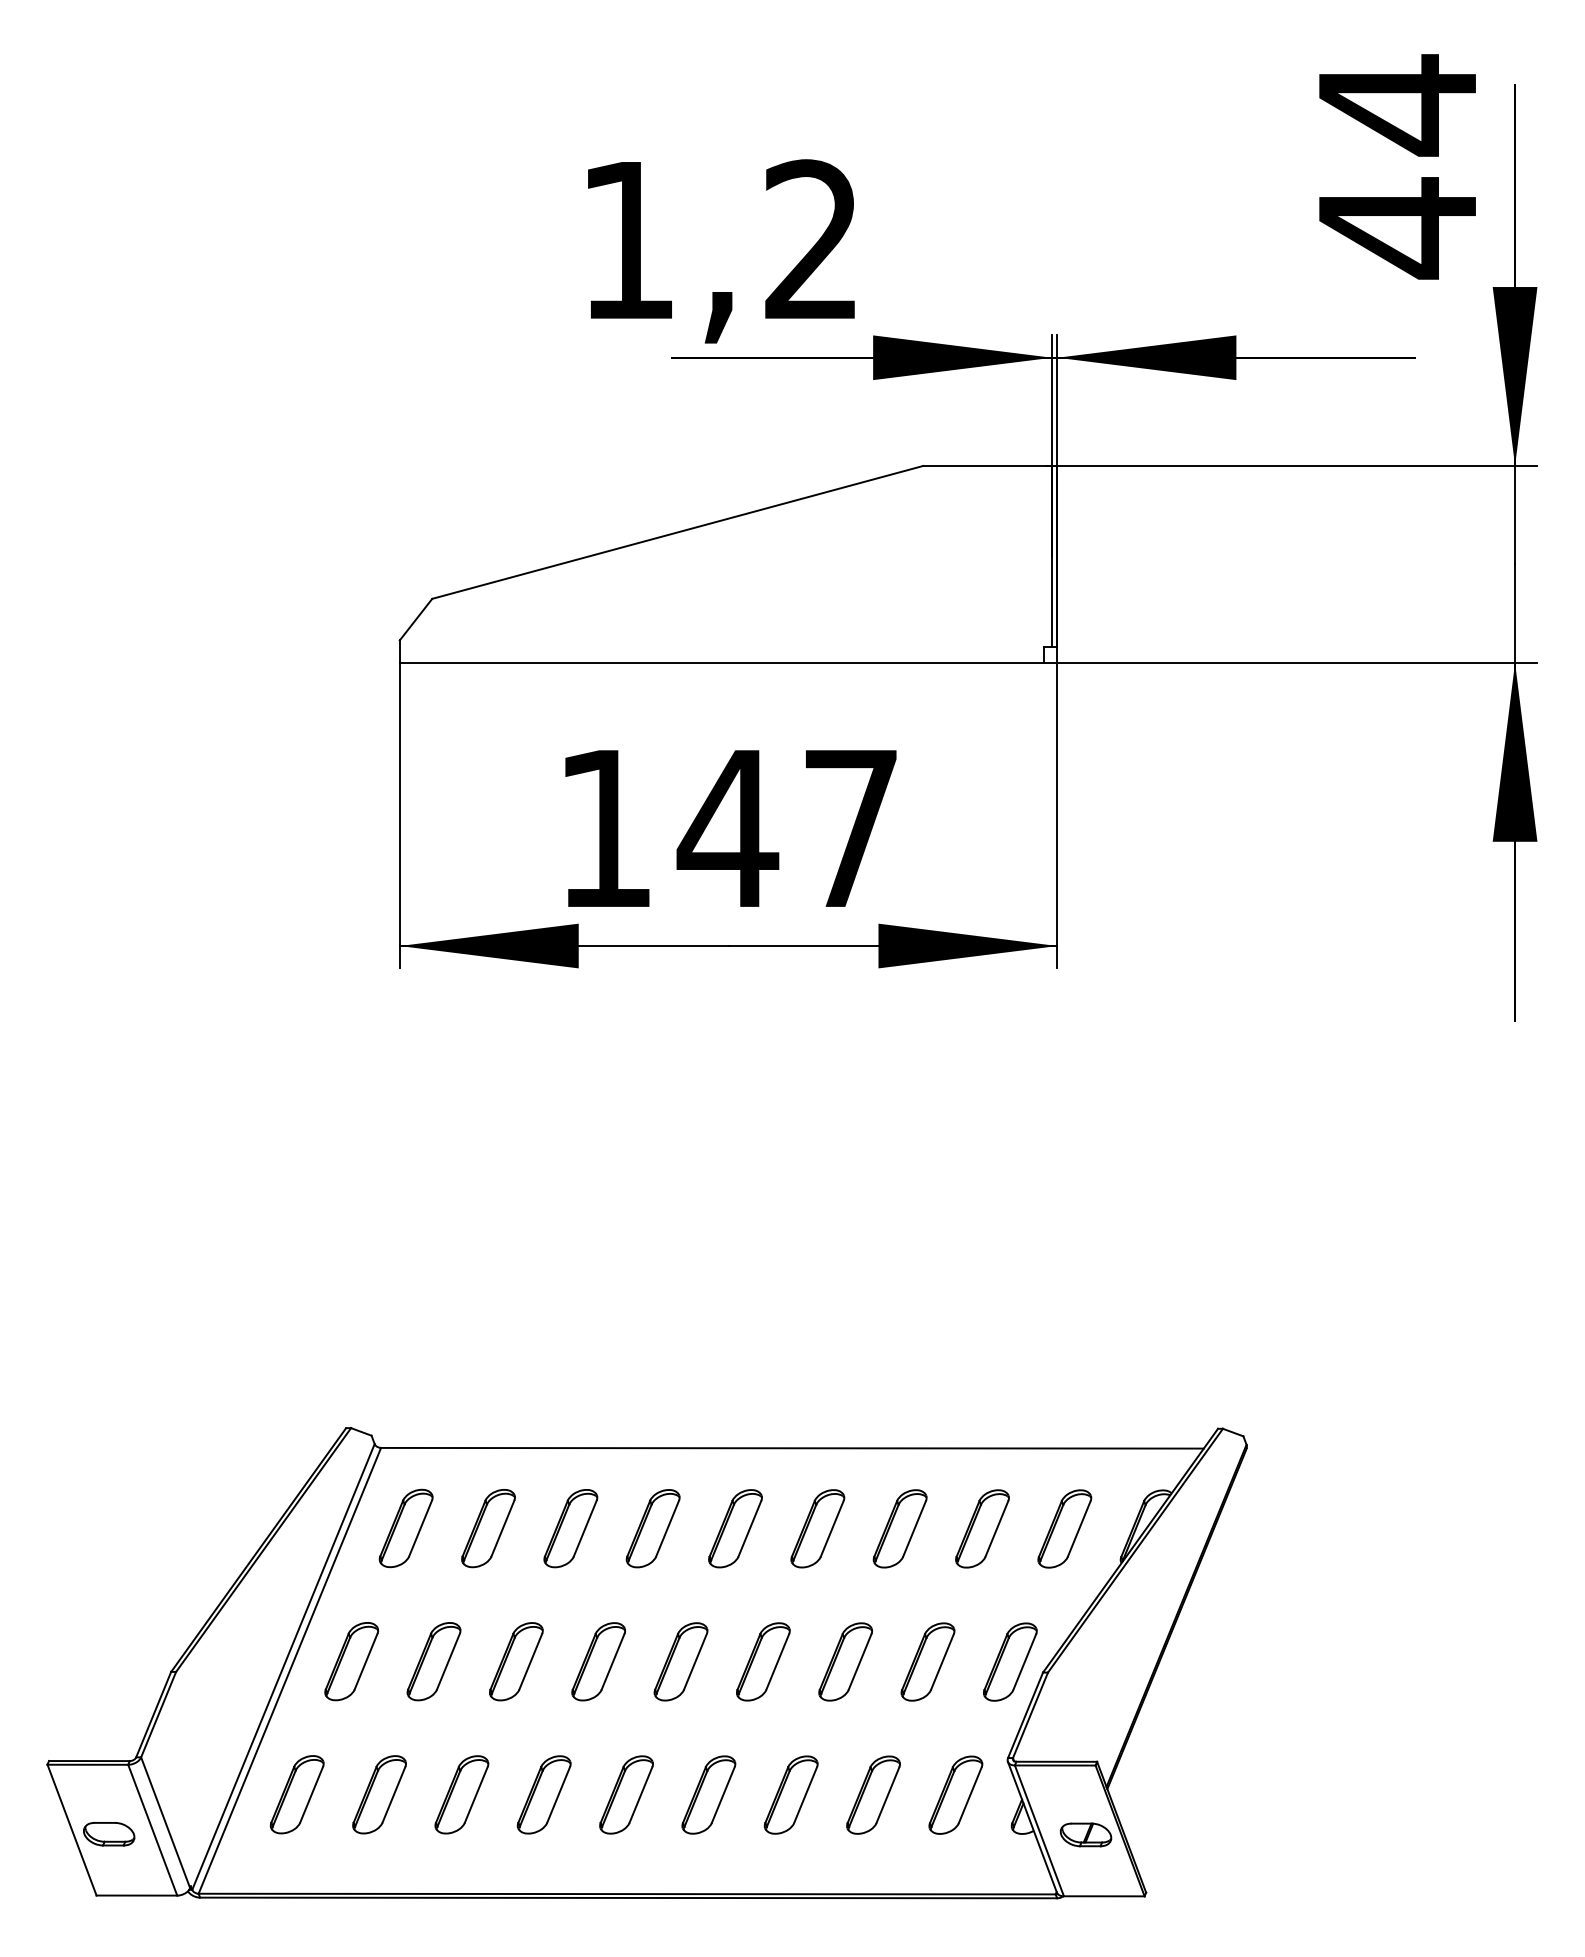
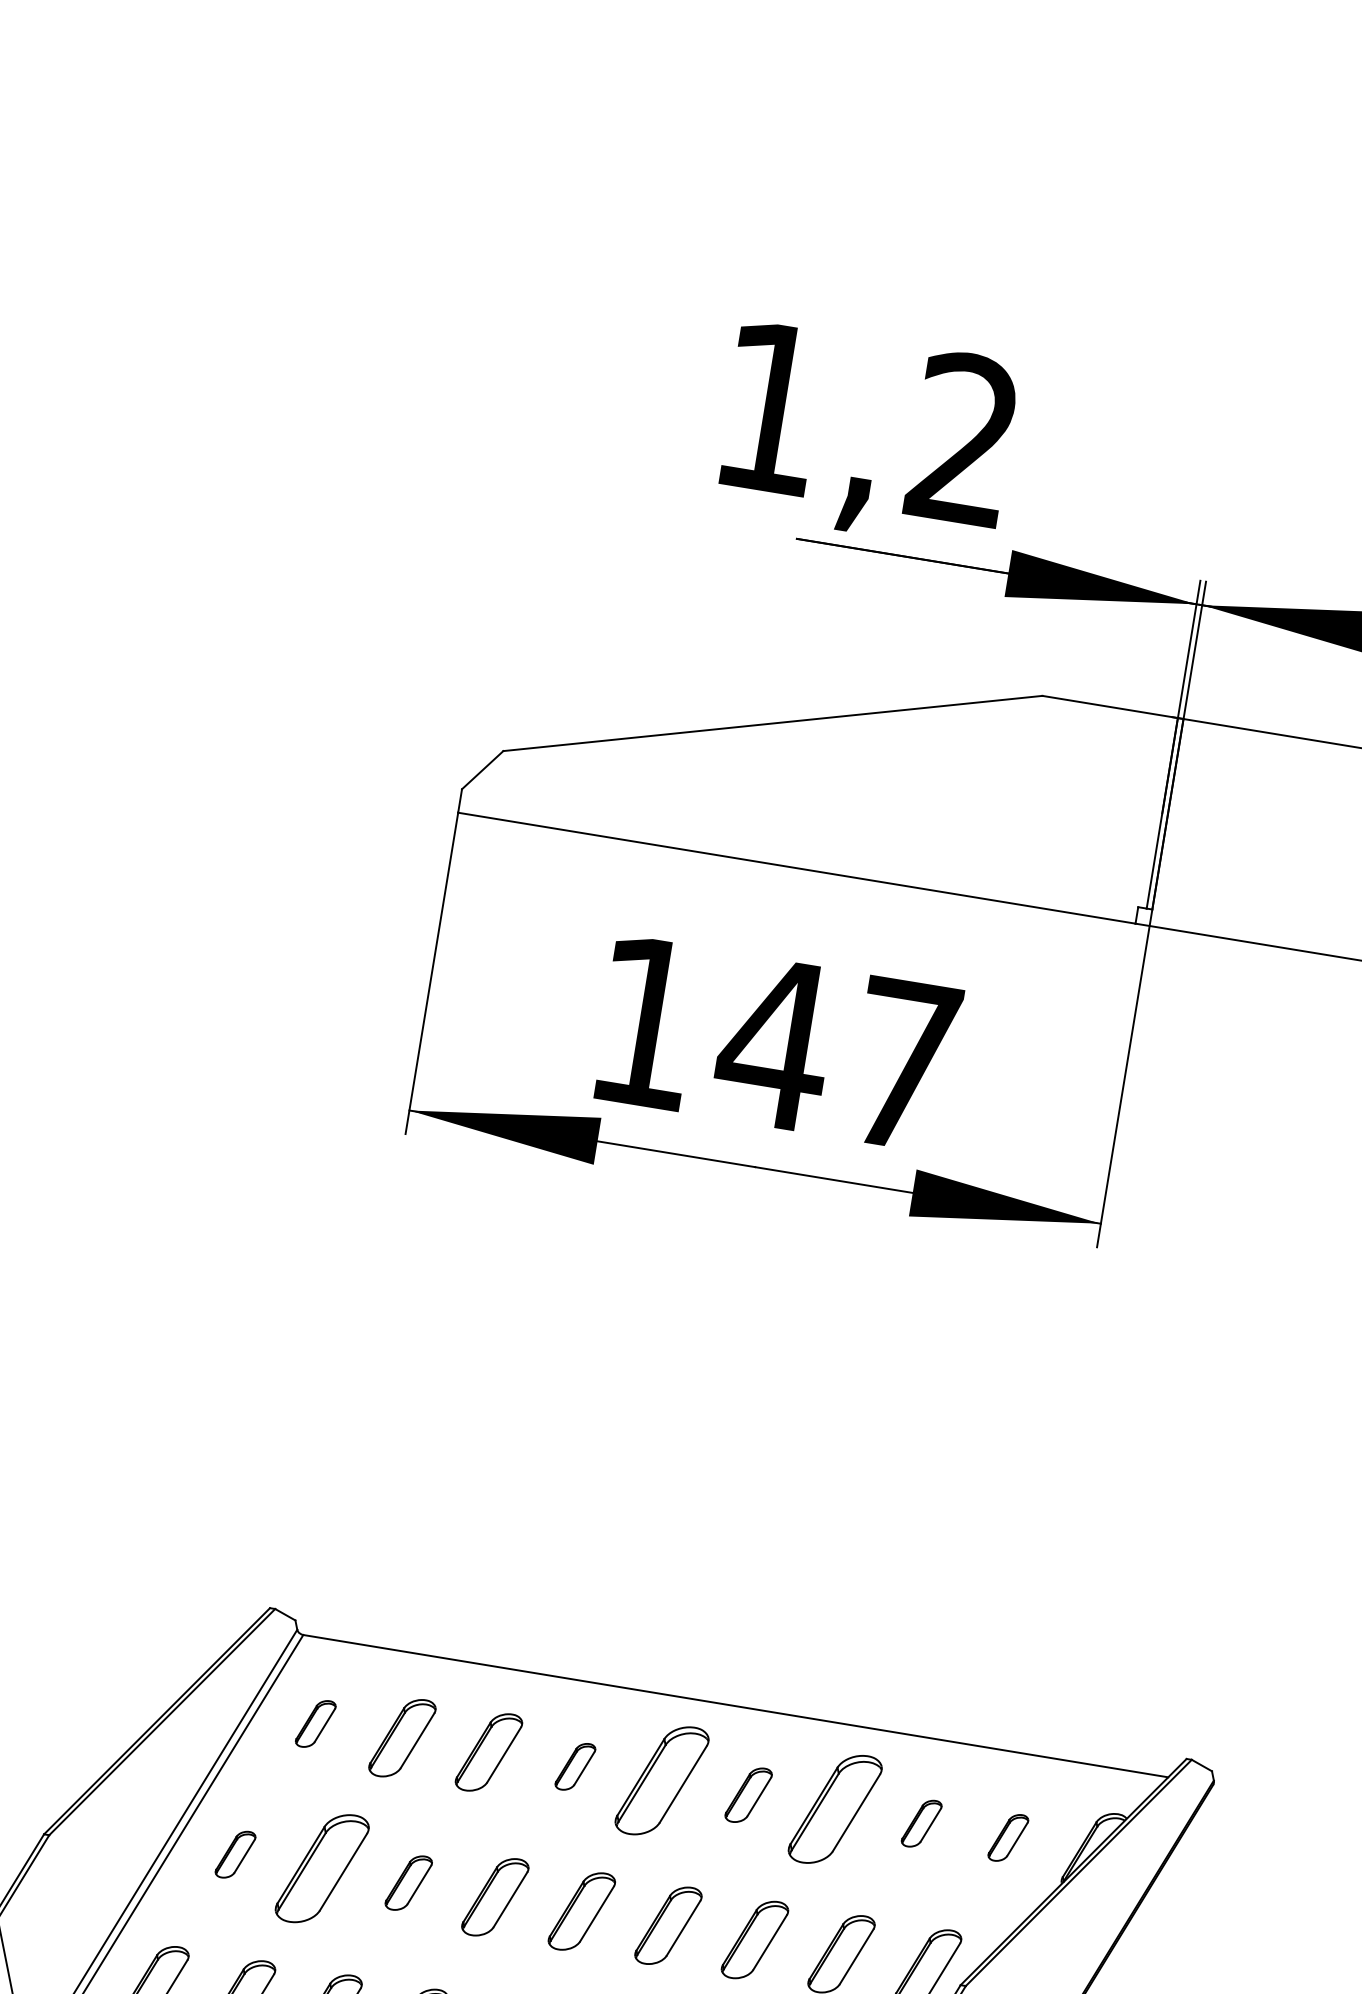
part: (405, 1528) -> (315, 1723), size x0.6
part: (652, 1528) -> (574, 1766), size x0.6
part: (735, 1528) -> (662, 1780), size x1.4
part: (817, 1528) -> (748, 1794), size x0.7
part: (899, 1528) -> (834, 1808), size x1.4
part: (982, 1528) -> (921, 1823), size x0.6
part: (1064, 1528) -> (1008, 1837), size x0.6
part: (351, 1661) -> (235, 1854), size x0.6
part: (433, 1661) -> (321, 1868), size x1.4
part: (516, 1661) -> (408, 1882), size x0.7

